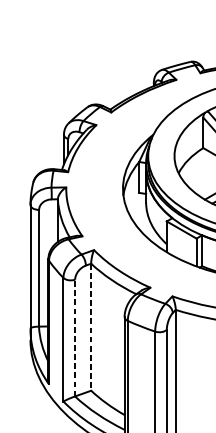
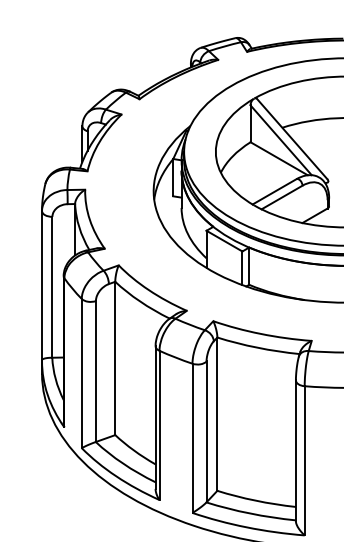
line: (91, 327) -> (115, 358), dashed -> solid
line: (74, 338) -> (95, 371), dashed -> solid

